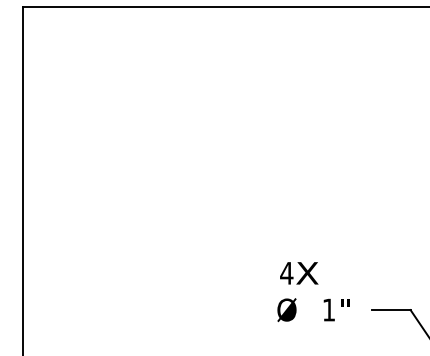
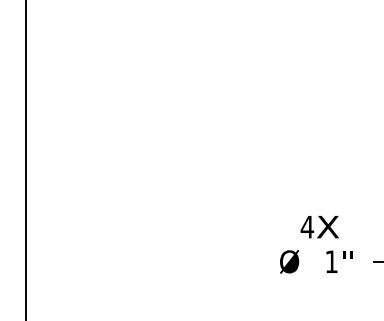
text: (299, 273) -> (320, 227), moved

